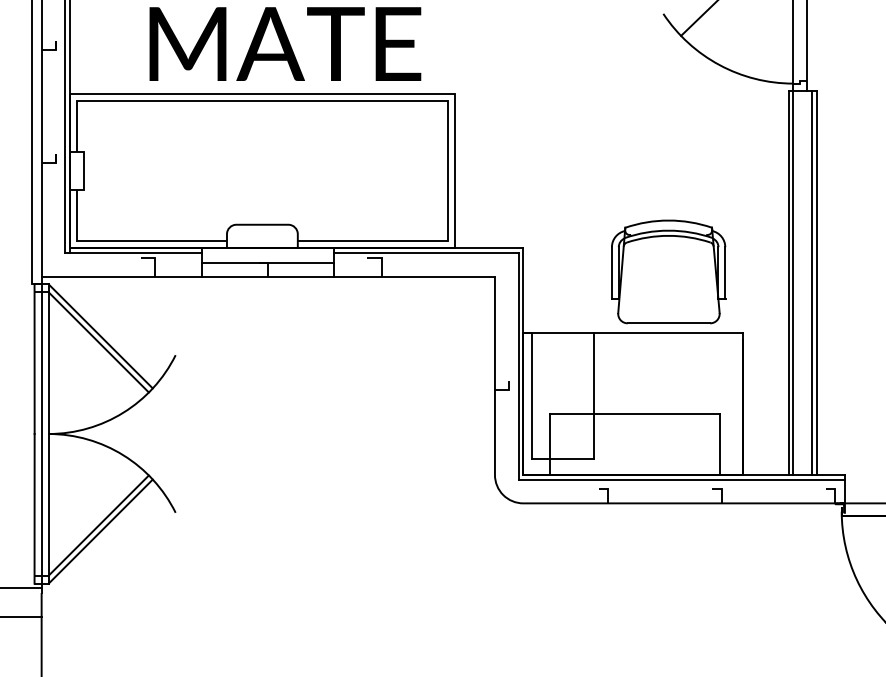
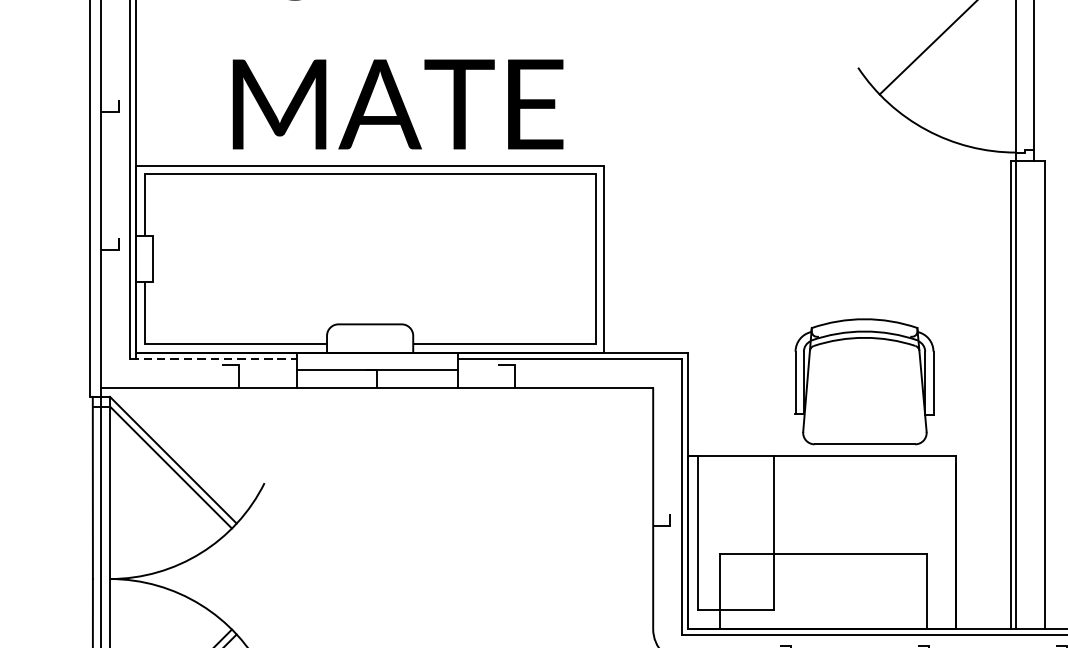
line: (134, 253) -> (214, 359), solid -> dashed
line: (812, 282) -> (1039, 394), removed

